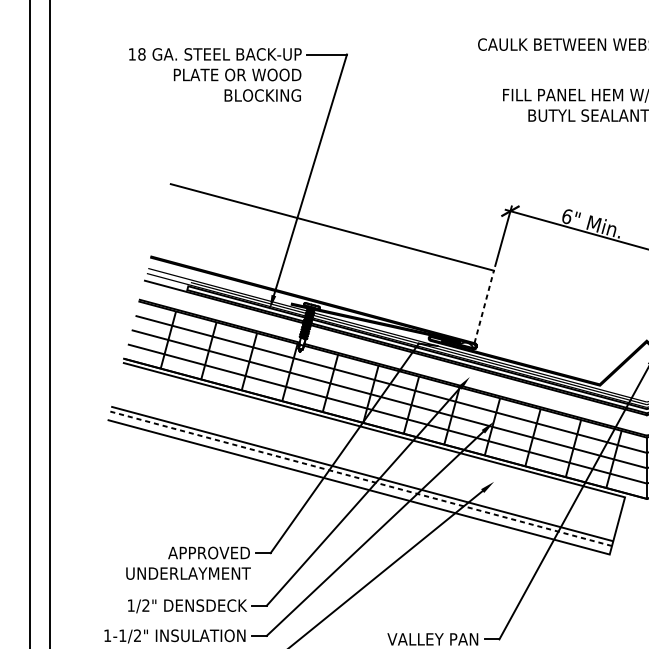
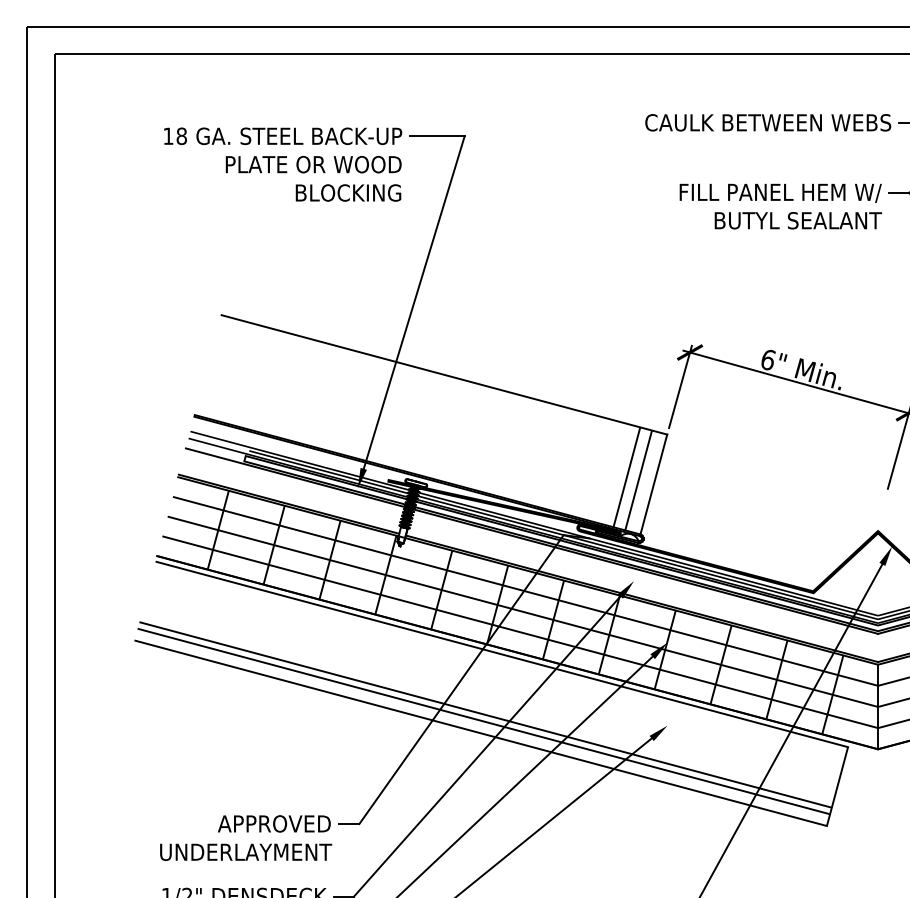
line: (464, 301) -> (626, 477), added
line: (473, 304) -> (638, 480), added
line: (483, 306) -> (653, 484), dashed -> solid
line: (360, 478) -> (483, 721), dashed -> solid

